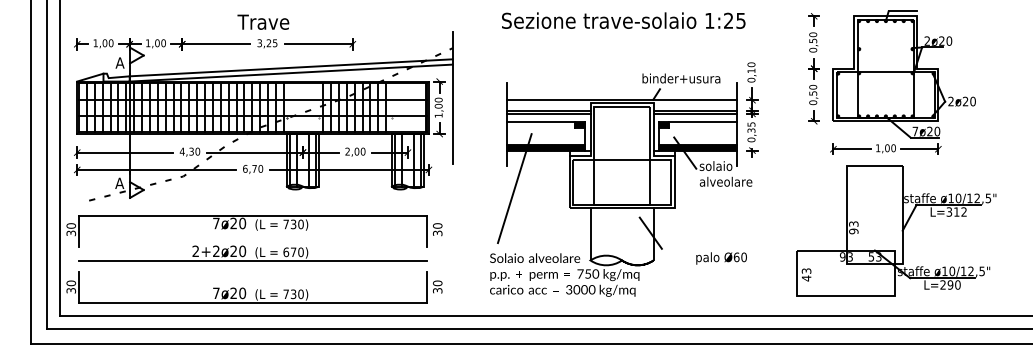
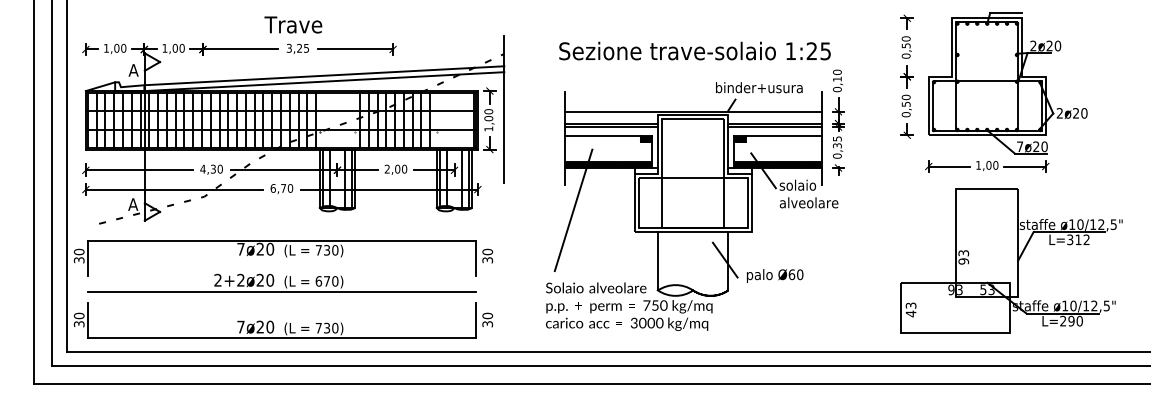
text: (623, 20) -> (694, 50), moved
part: (896, 230) -> (1011, 260), moved
text: (721, 258) -> (775, 276), moved

